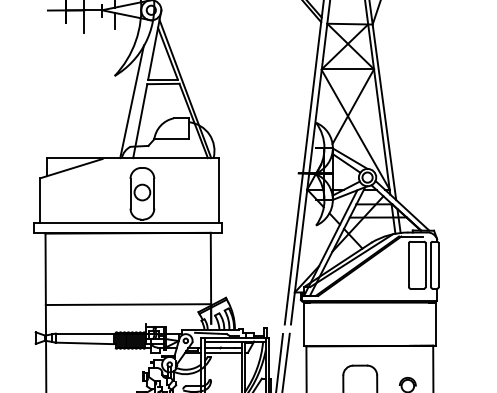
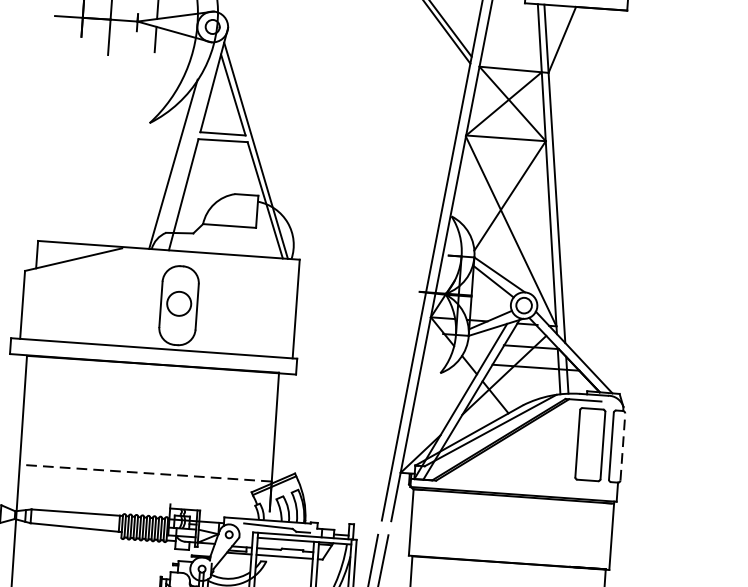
line: (438, 264) -> (622, 445), solid -> dashed
line: (128, 304) -> (145, 472), solid -> dashed

